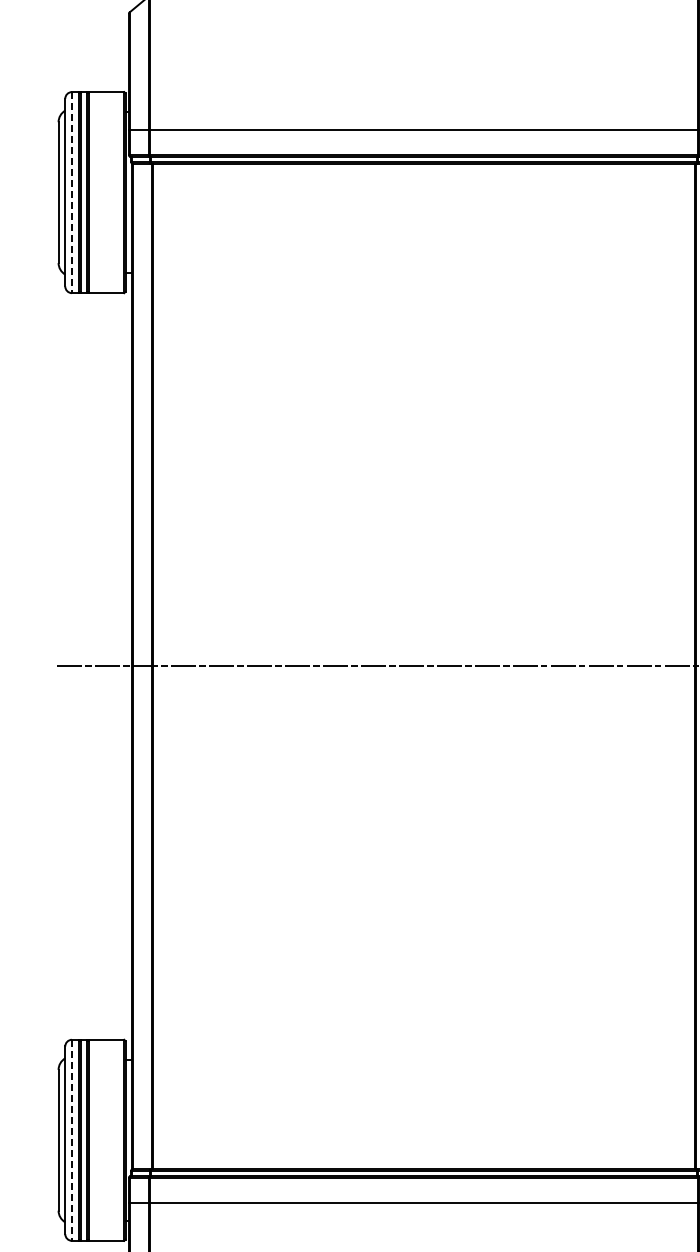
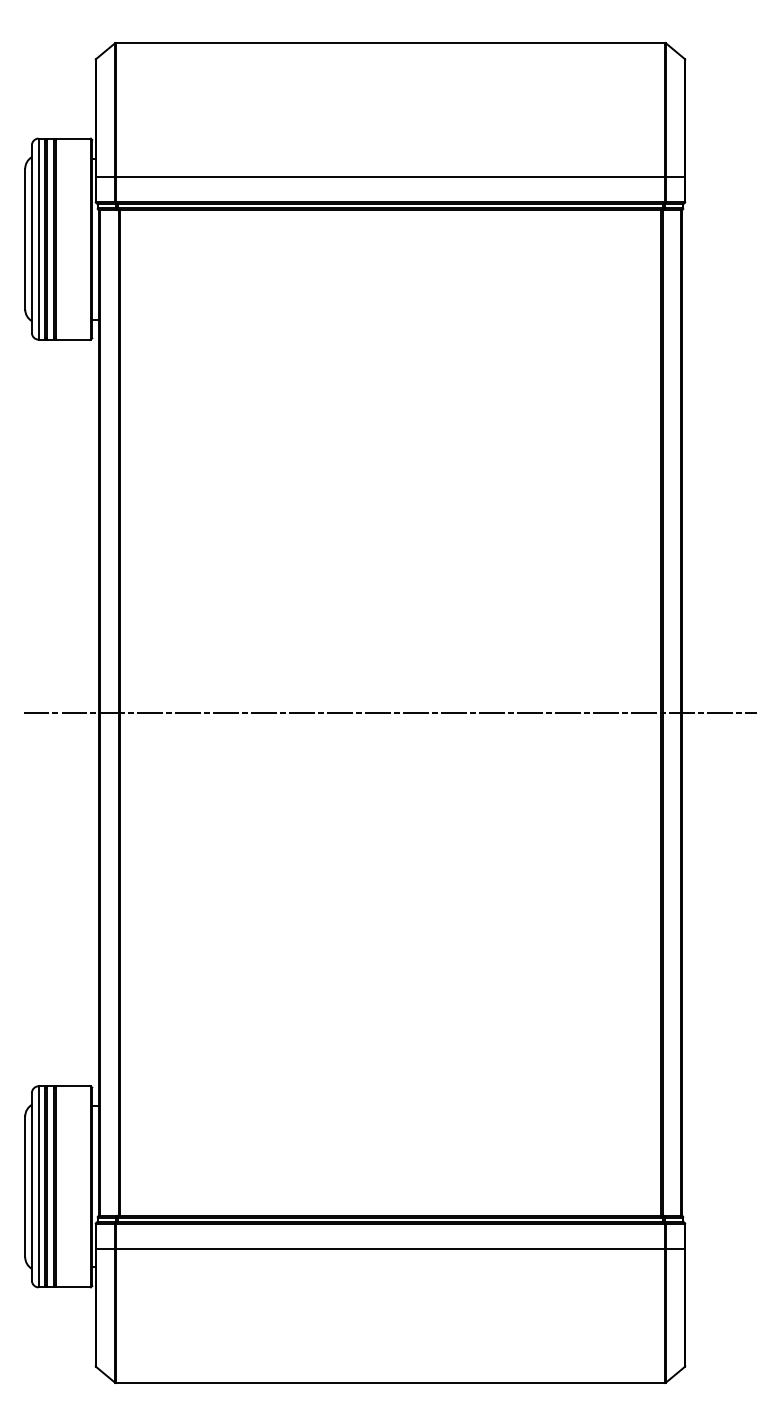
line: (71, 192) -> (38, 239), dashed -> solid
line: (71, 1139) -> (38, 1186), dashed -> solid

